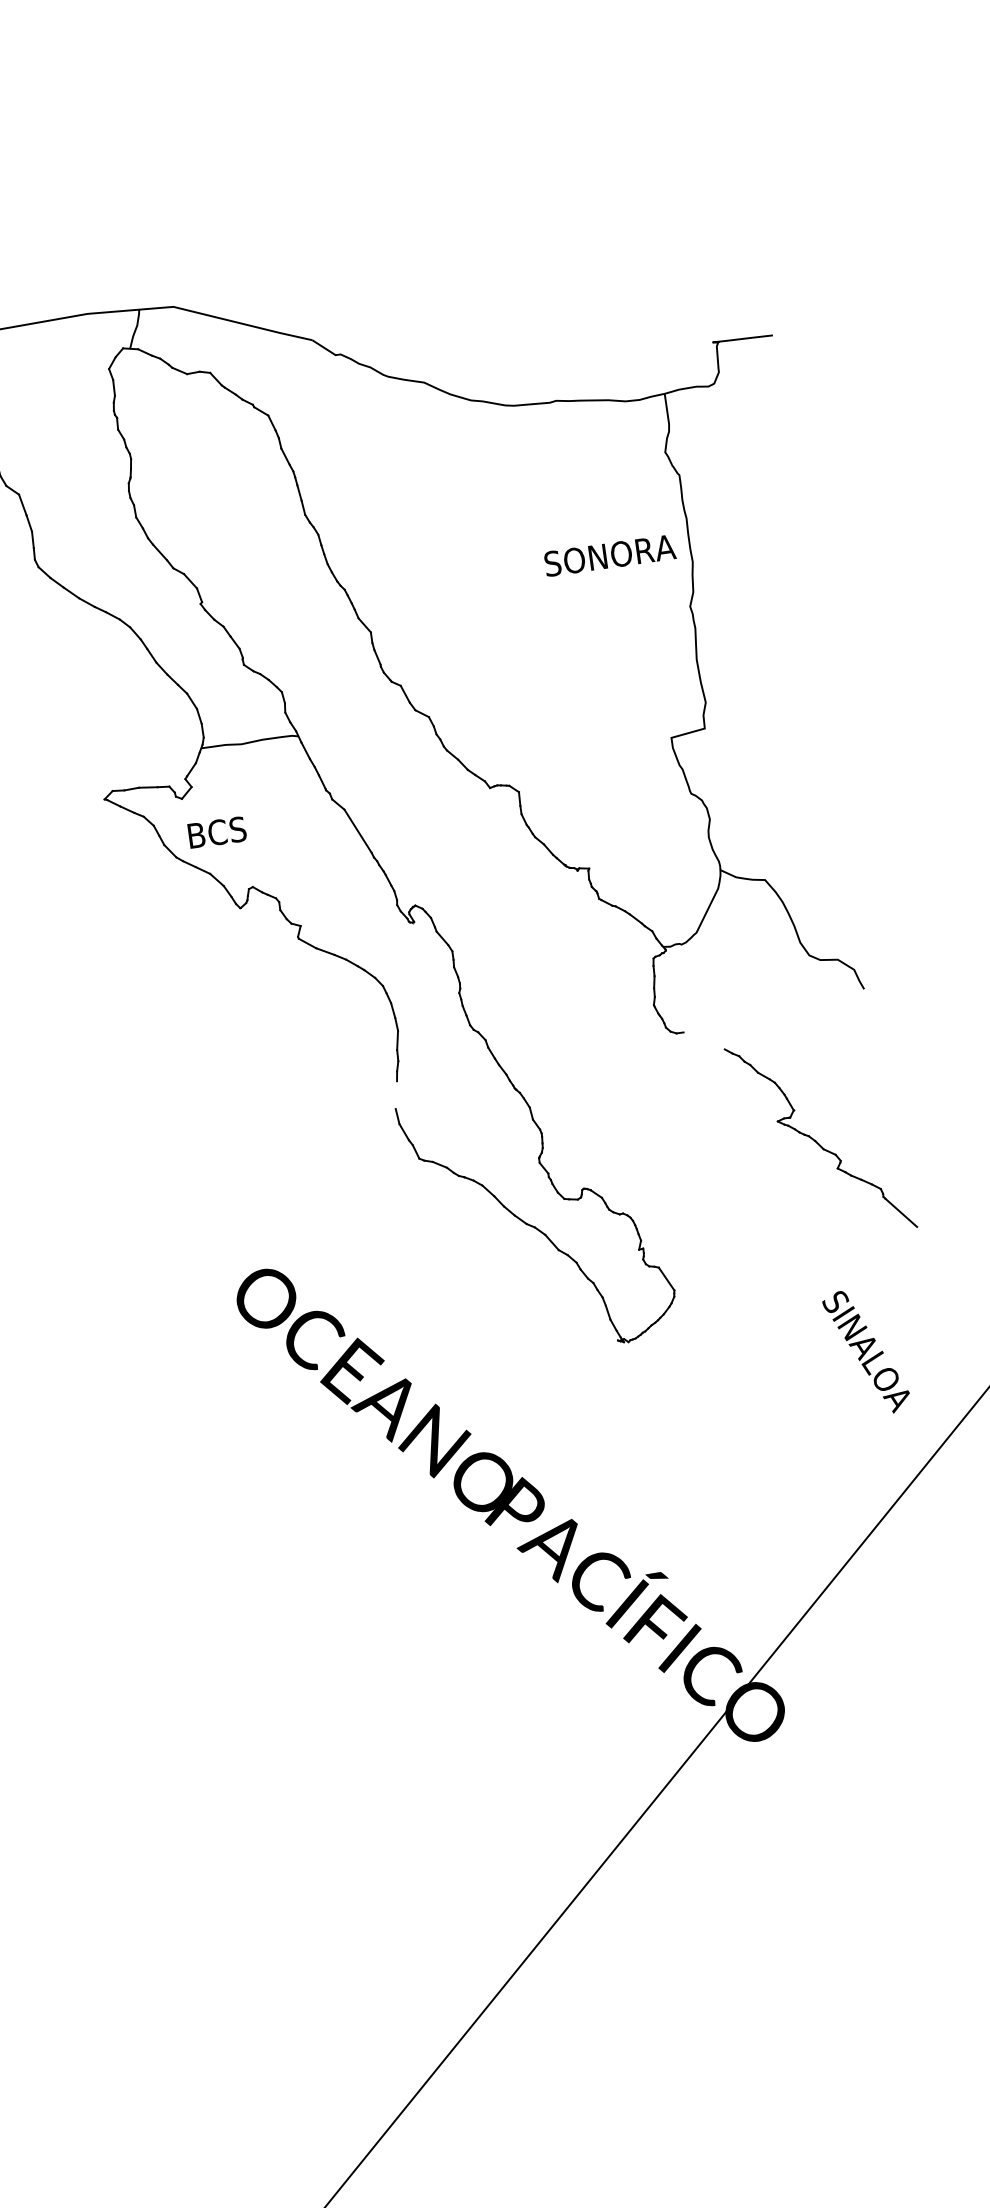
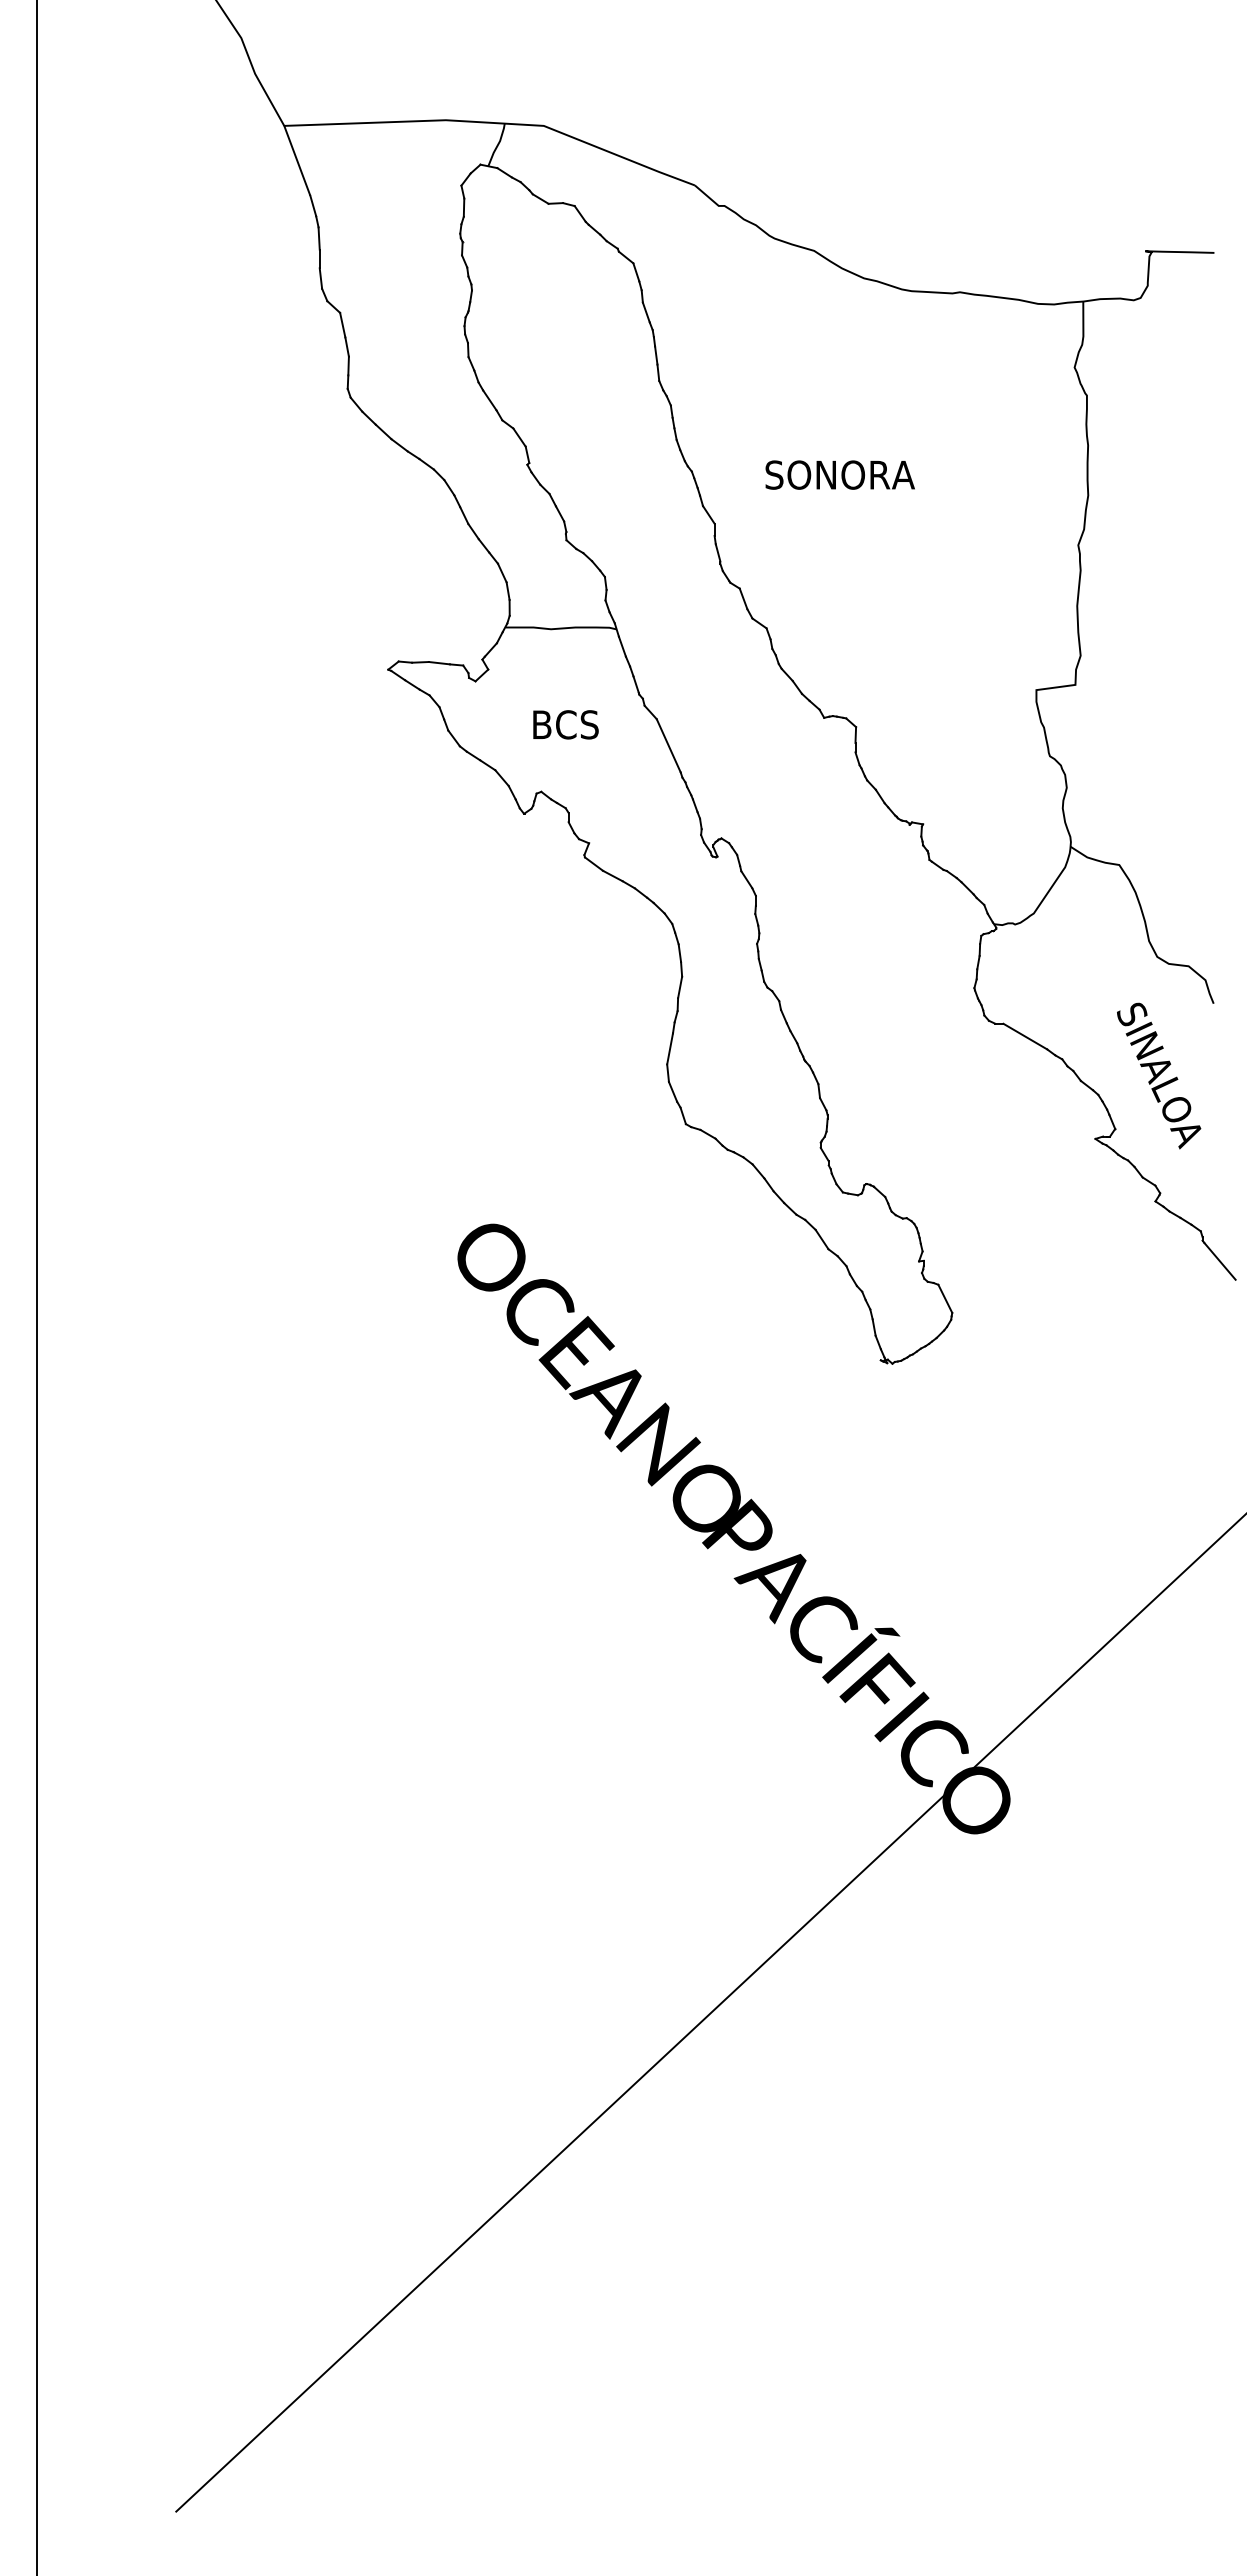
text: (609, 555) -> (839, 474), moved
text: (216, 832) -> (565, 724), moved
line: (704, 1040) -> (1025, 1036), added
line: (396, 1094) -> (670, 1048), added
text: (867, 1351) -> (1159, 1075), moved

